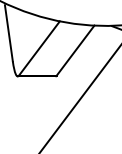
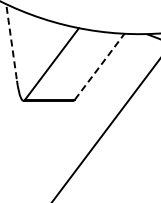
line: (8, 33) -> (11, 44), solid -> dashed
line: (76, 50) -> (100, 66), solid -> dashed

